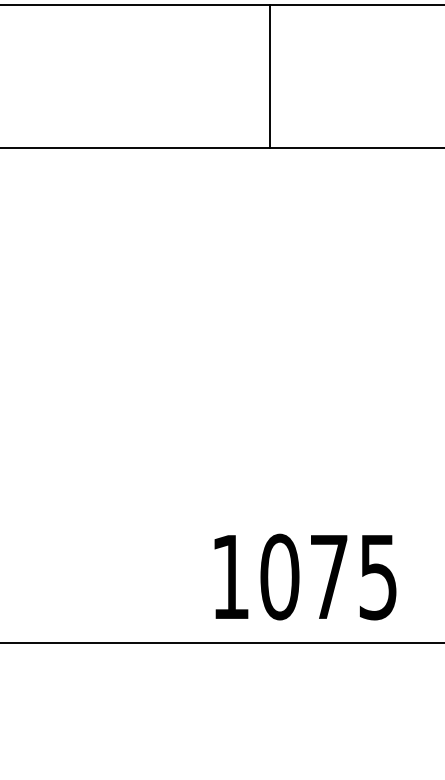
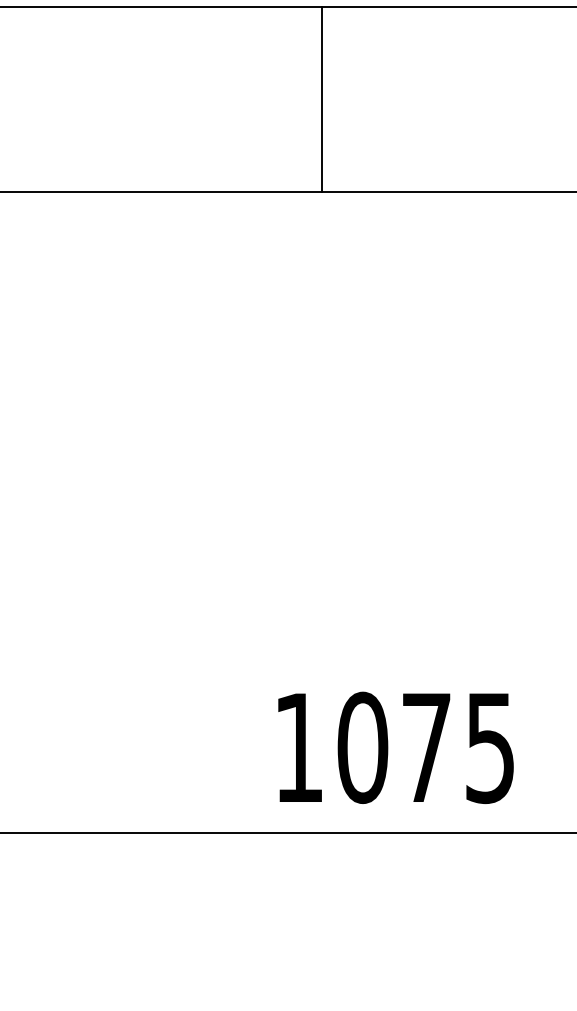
line: (270, 76) -> (322, 99), moved

